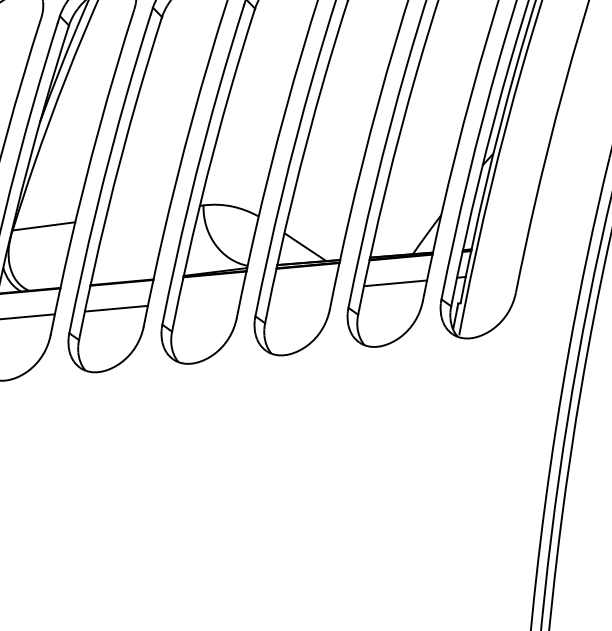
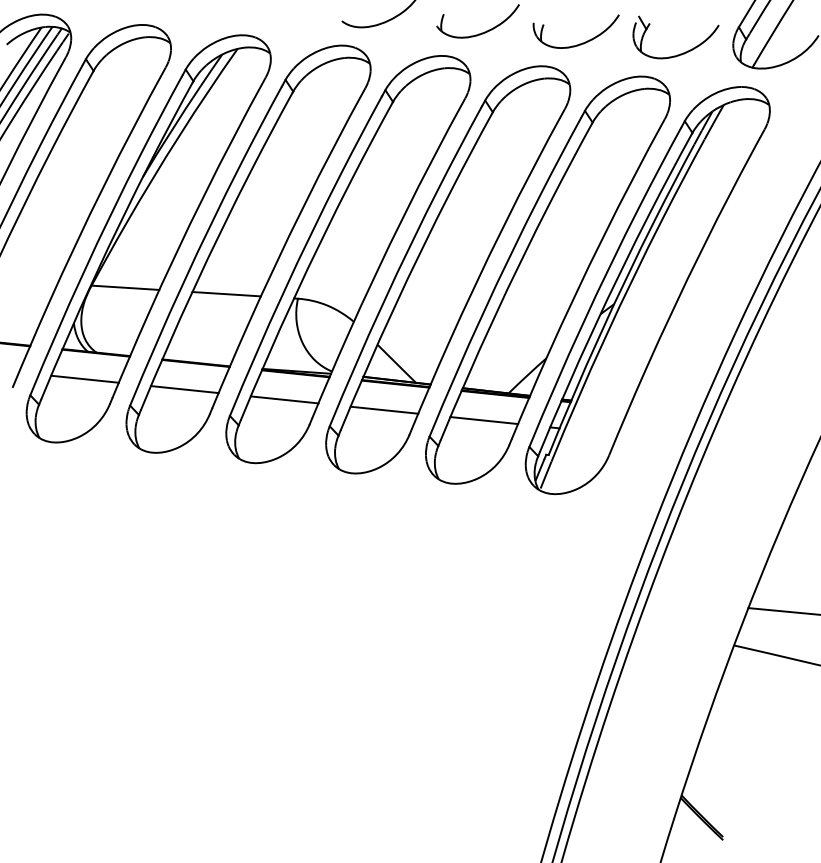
line: (137, 214) -> (226, 294), added
line: (302, 291) -> (384, 409), added
line: (209, 299) -> (284, 399), added

